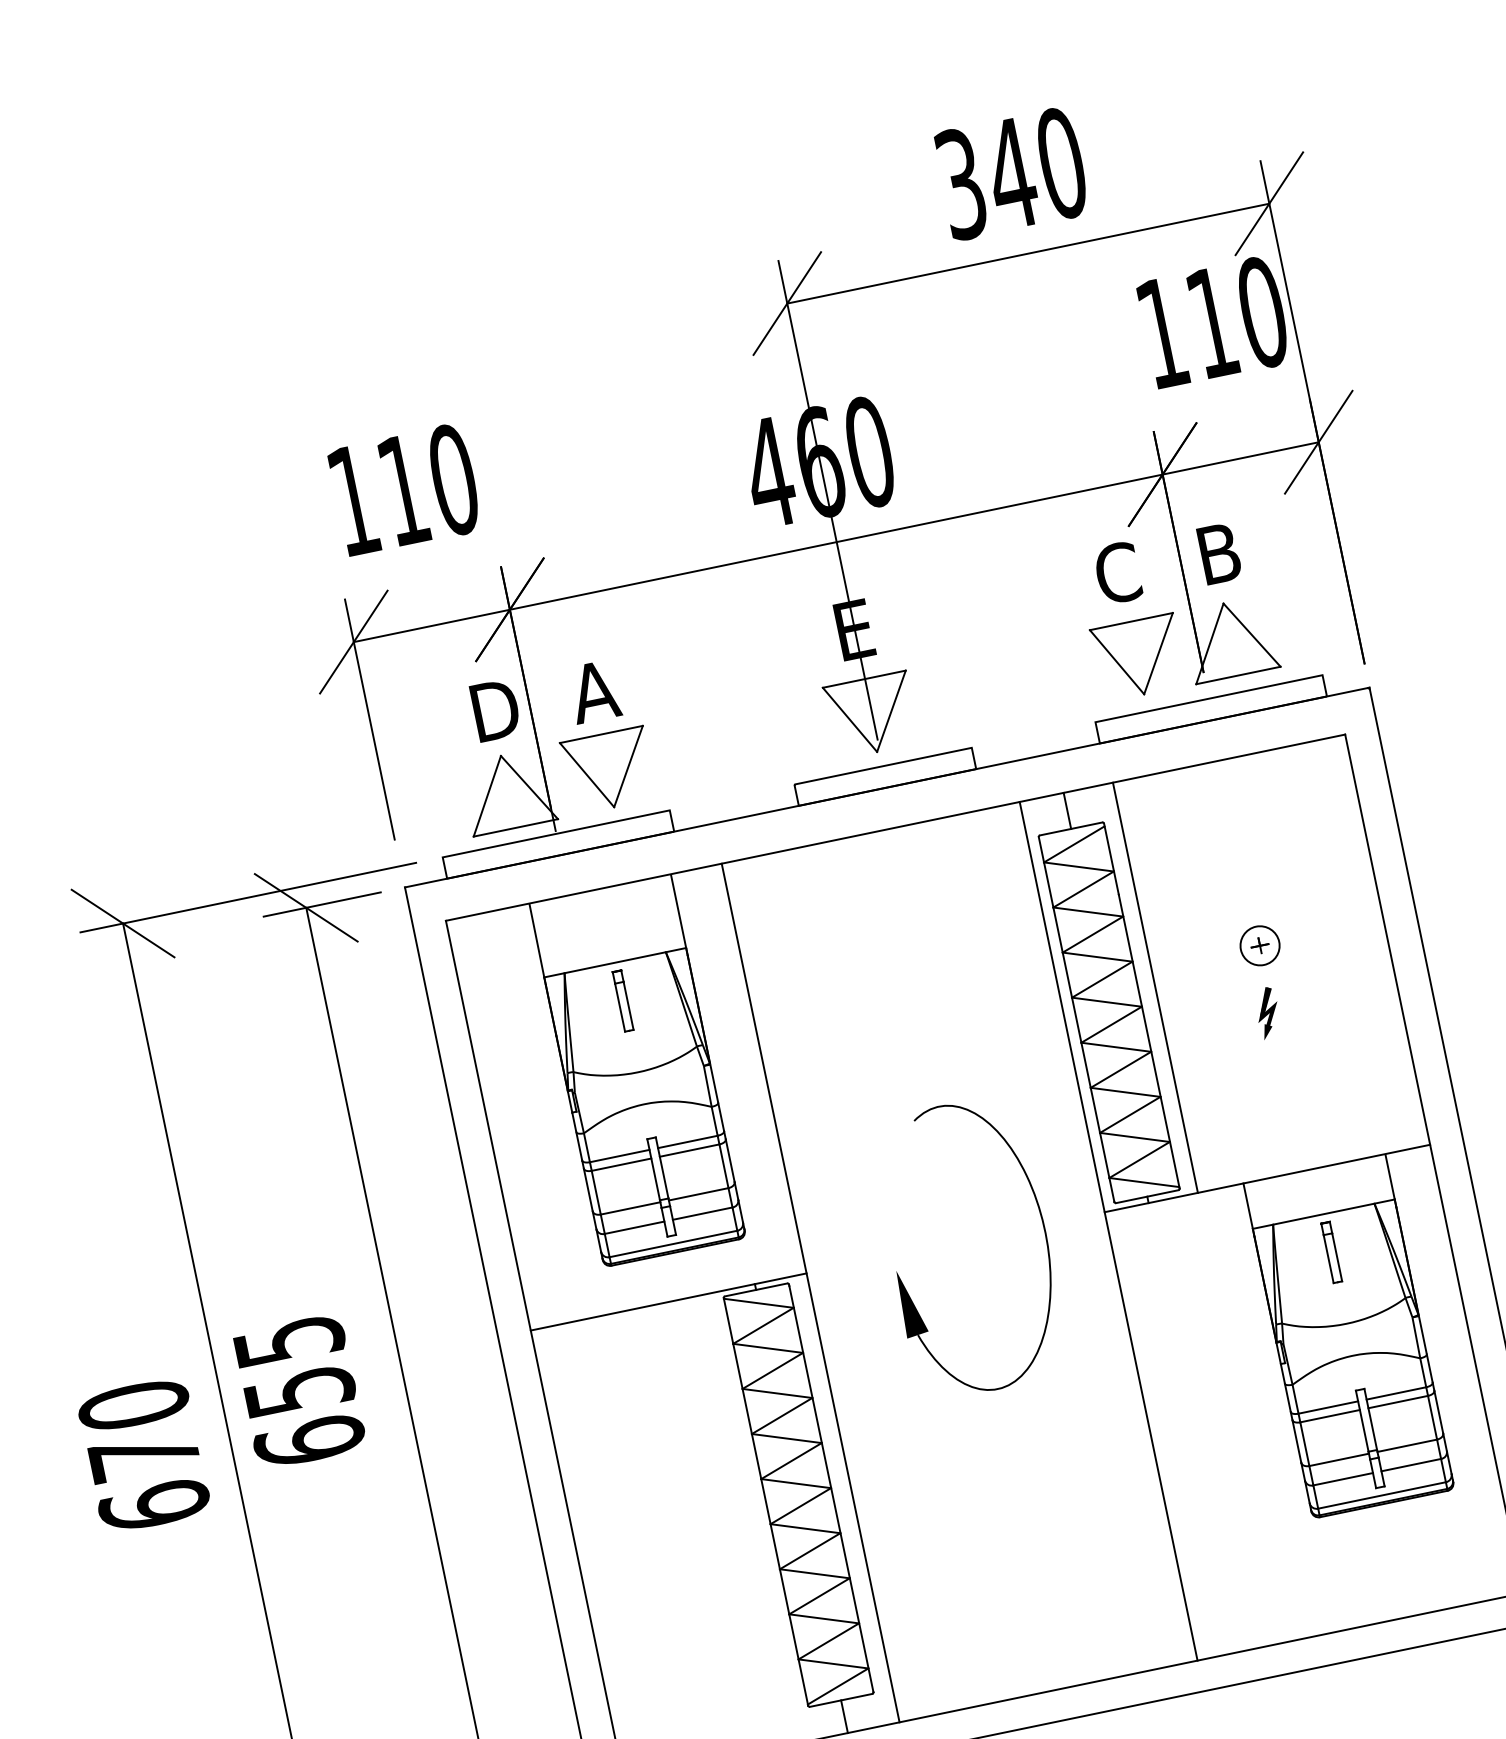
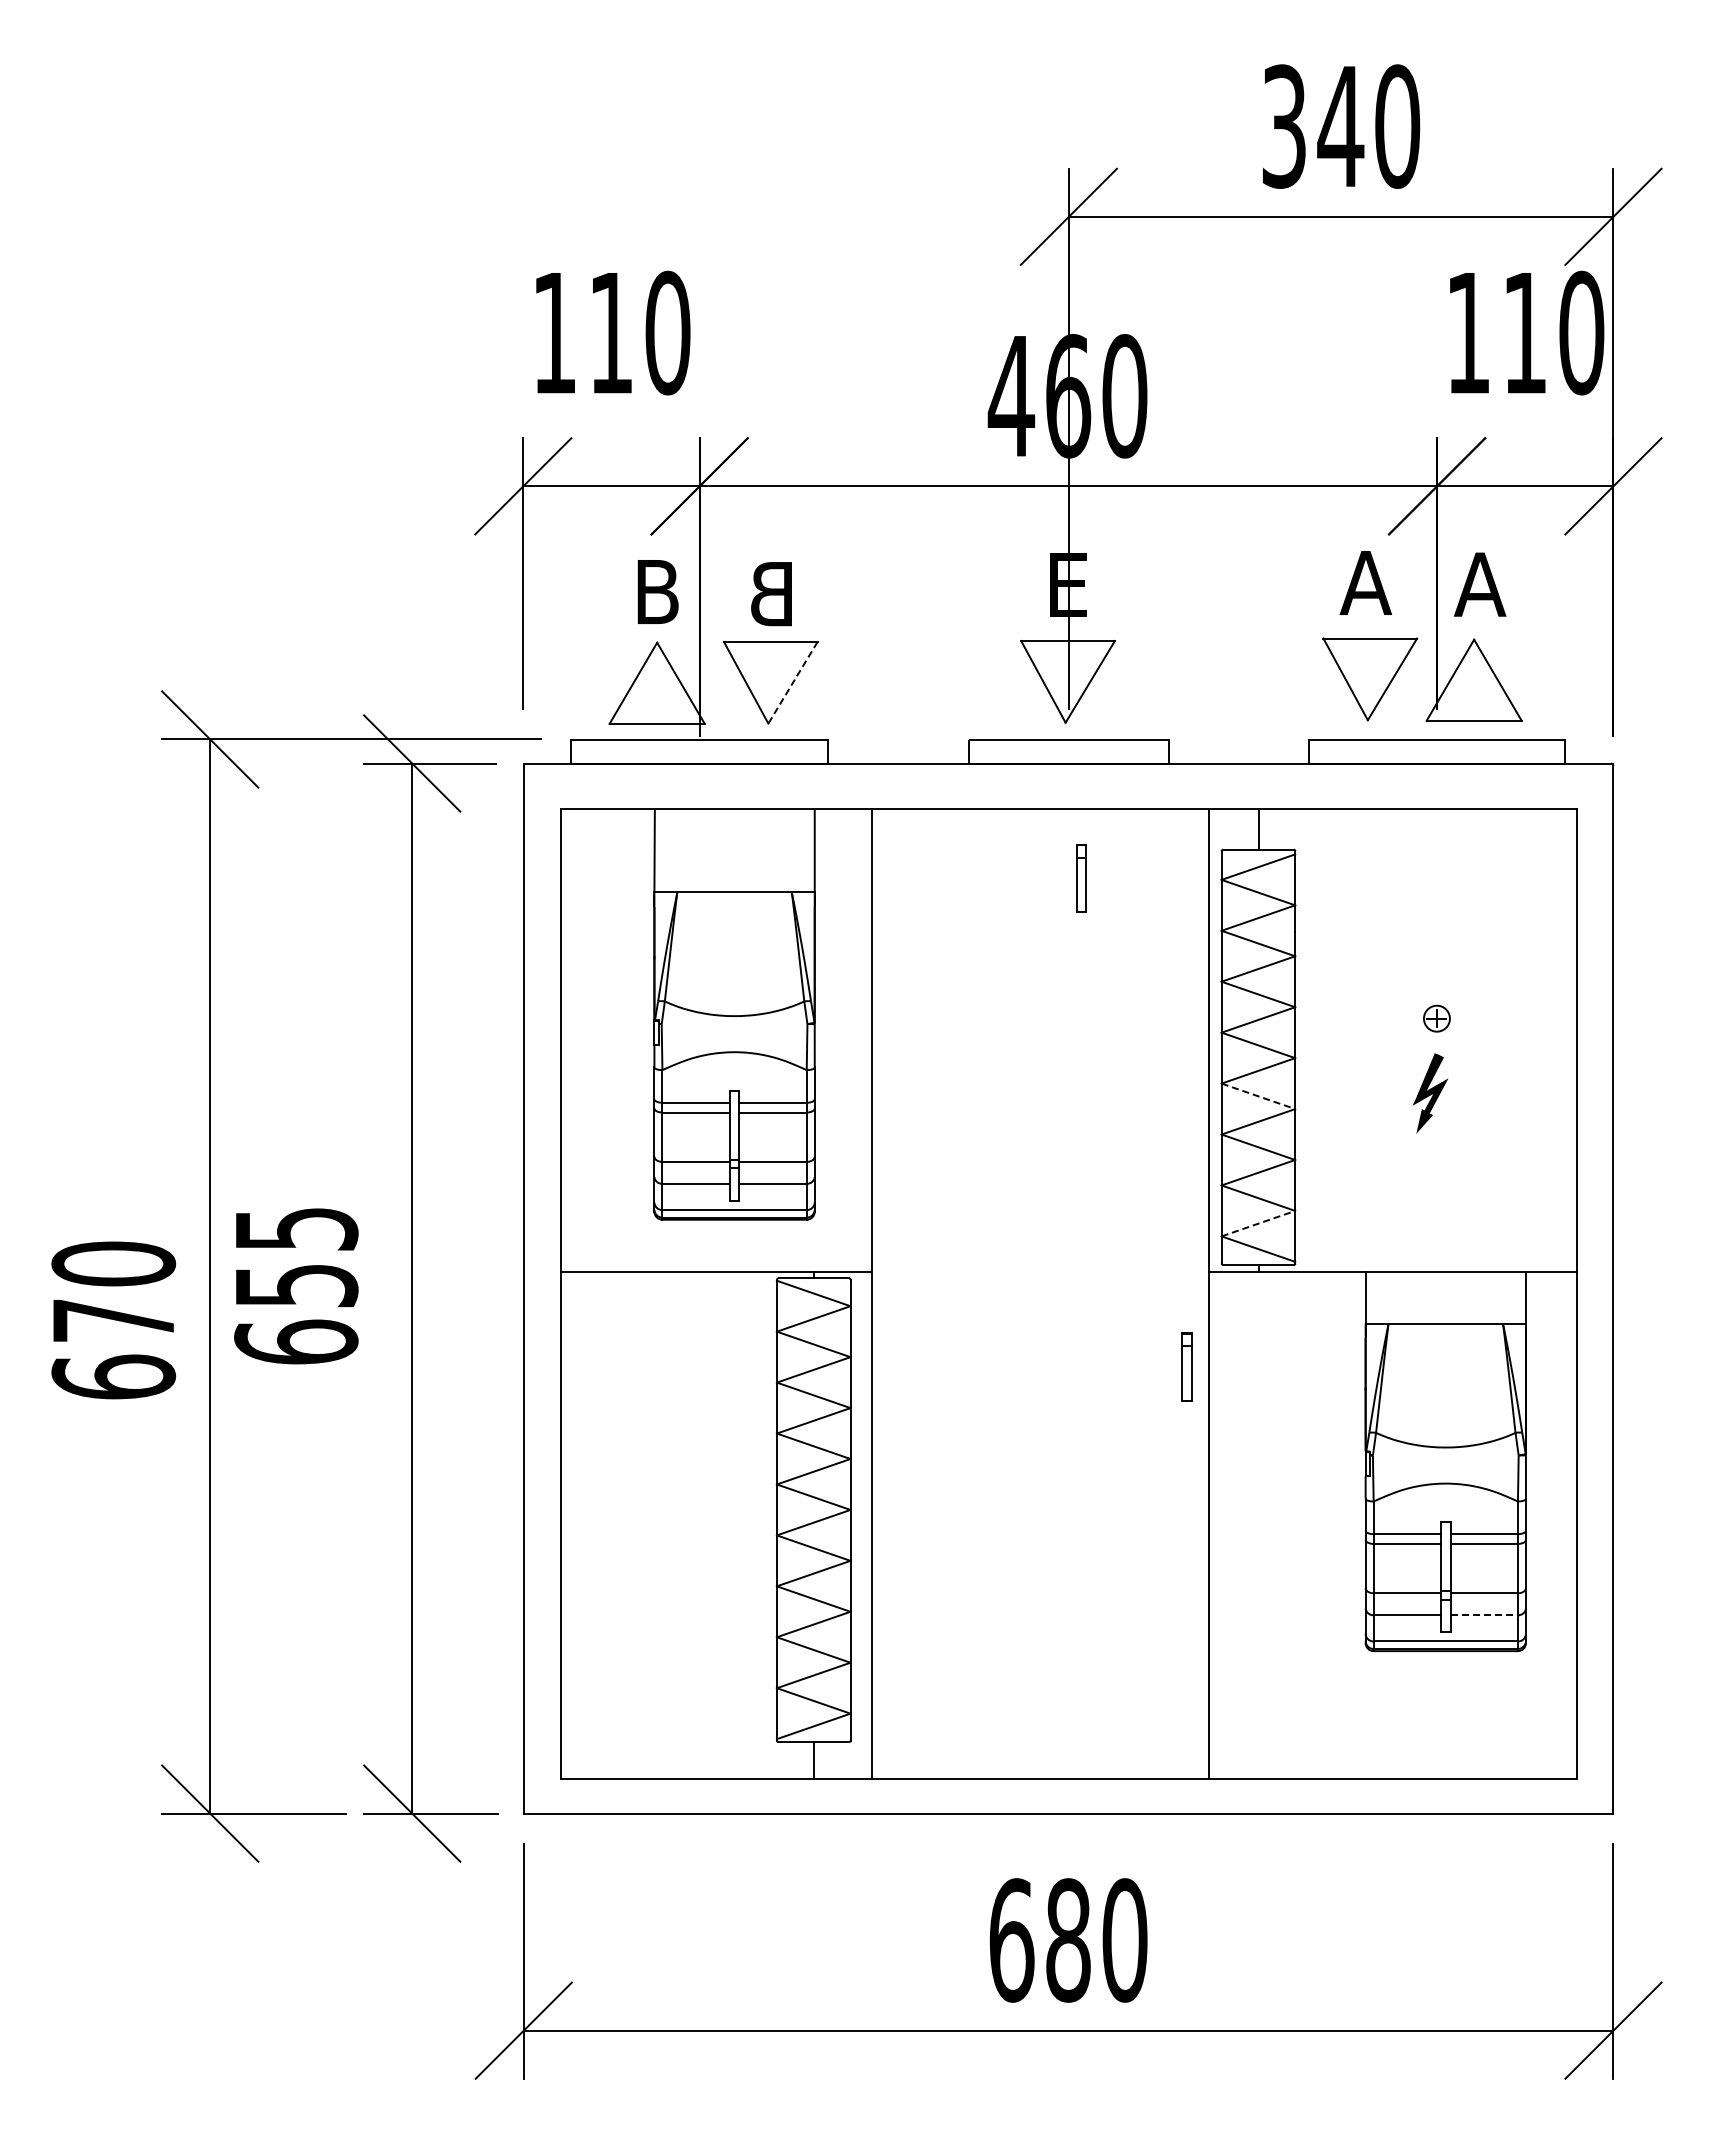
text: (1218, 553) -> (1479, 584), B -> A
text: (1116, 572) -> (1365, 582), C -> A
text: (594, 692) -> (772, 594), A -> B
text: (498, 709) -> (665, 591), D -> B
line: (628, 766) -> (792, 682), solid -> dashed
circle: (1259, 945) -> (1436, 1018), size x0.6
line: (1155, 987) -> (1314, 1040), removed
part: (623, 1000) -> (1081, 878), moved
part: (1267, 1012) -> (1430, 1092), size x1.4
line: (1116, 1047) -> (1258, 1096), solid -> dashed
line: (1139, 1159) -> (1258, 1223), solid -> dashed
part: (1331, 1252) -> (1186, 1366), moved
part: (902, 1282) -> (974, 1303), removed
line: (1411, 1465) -> (1484, 1615), solid -> dashed

